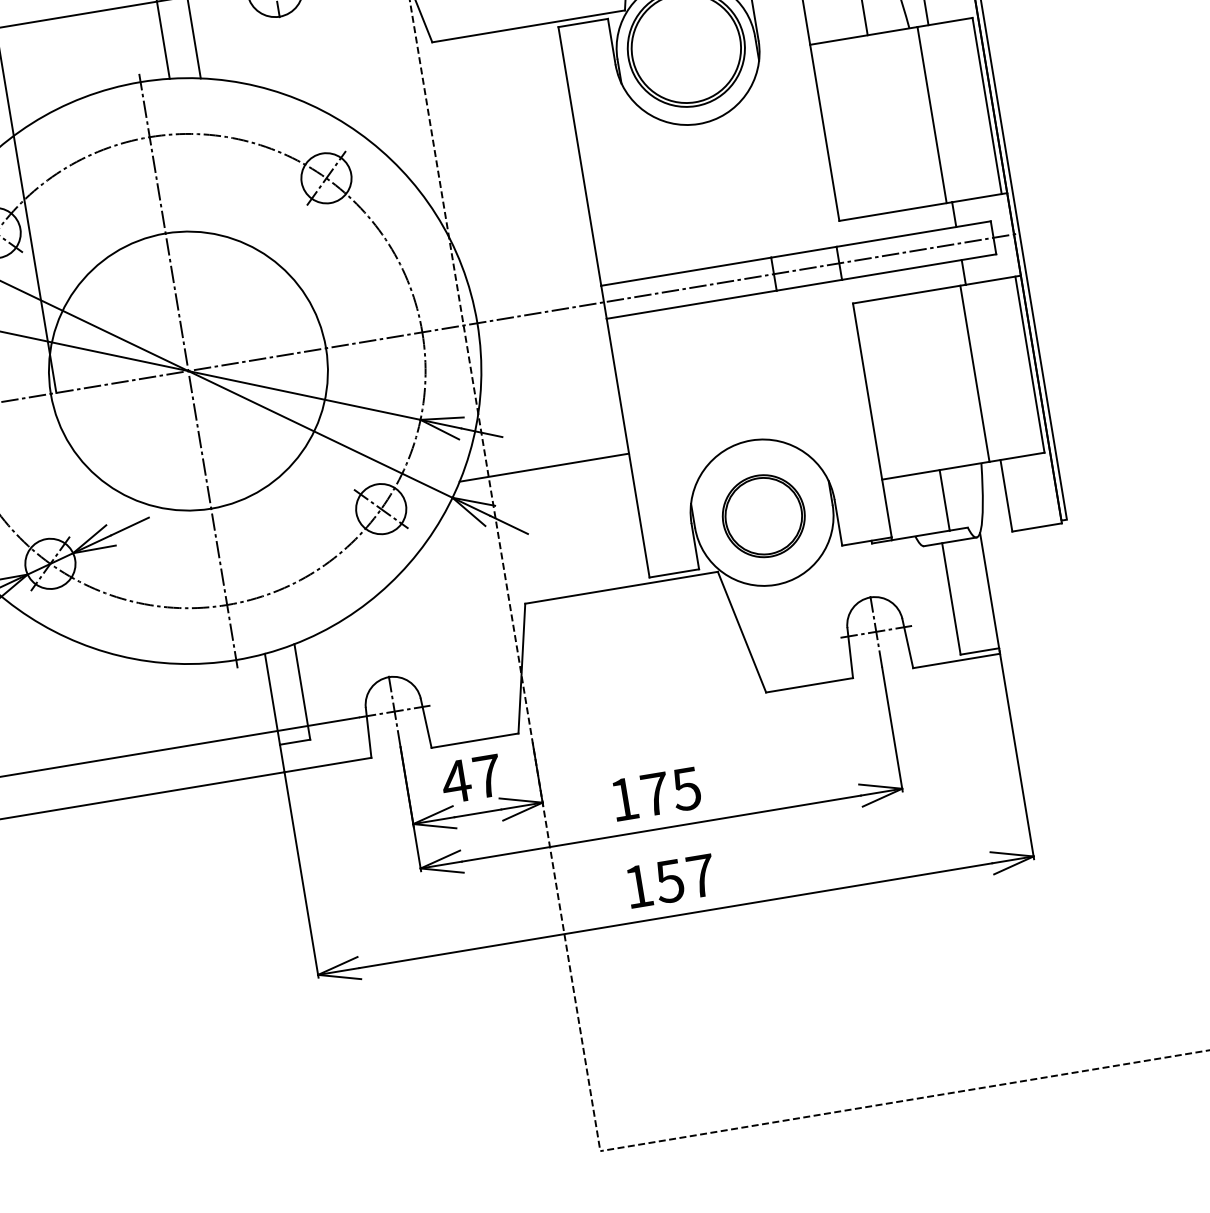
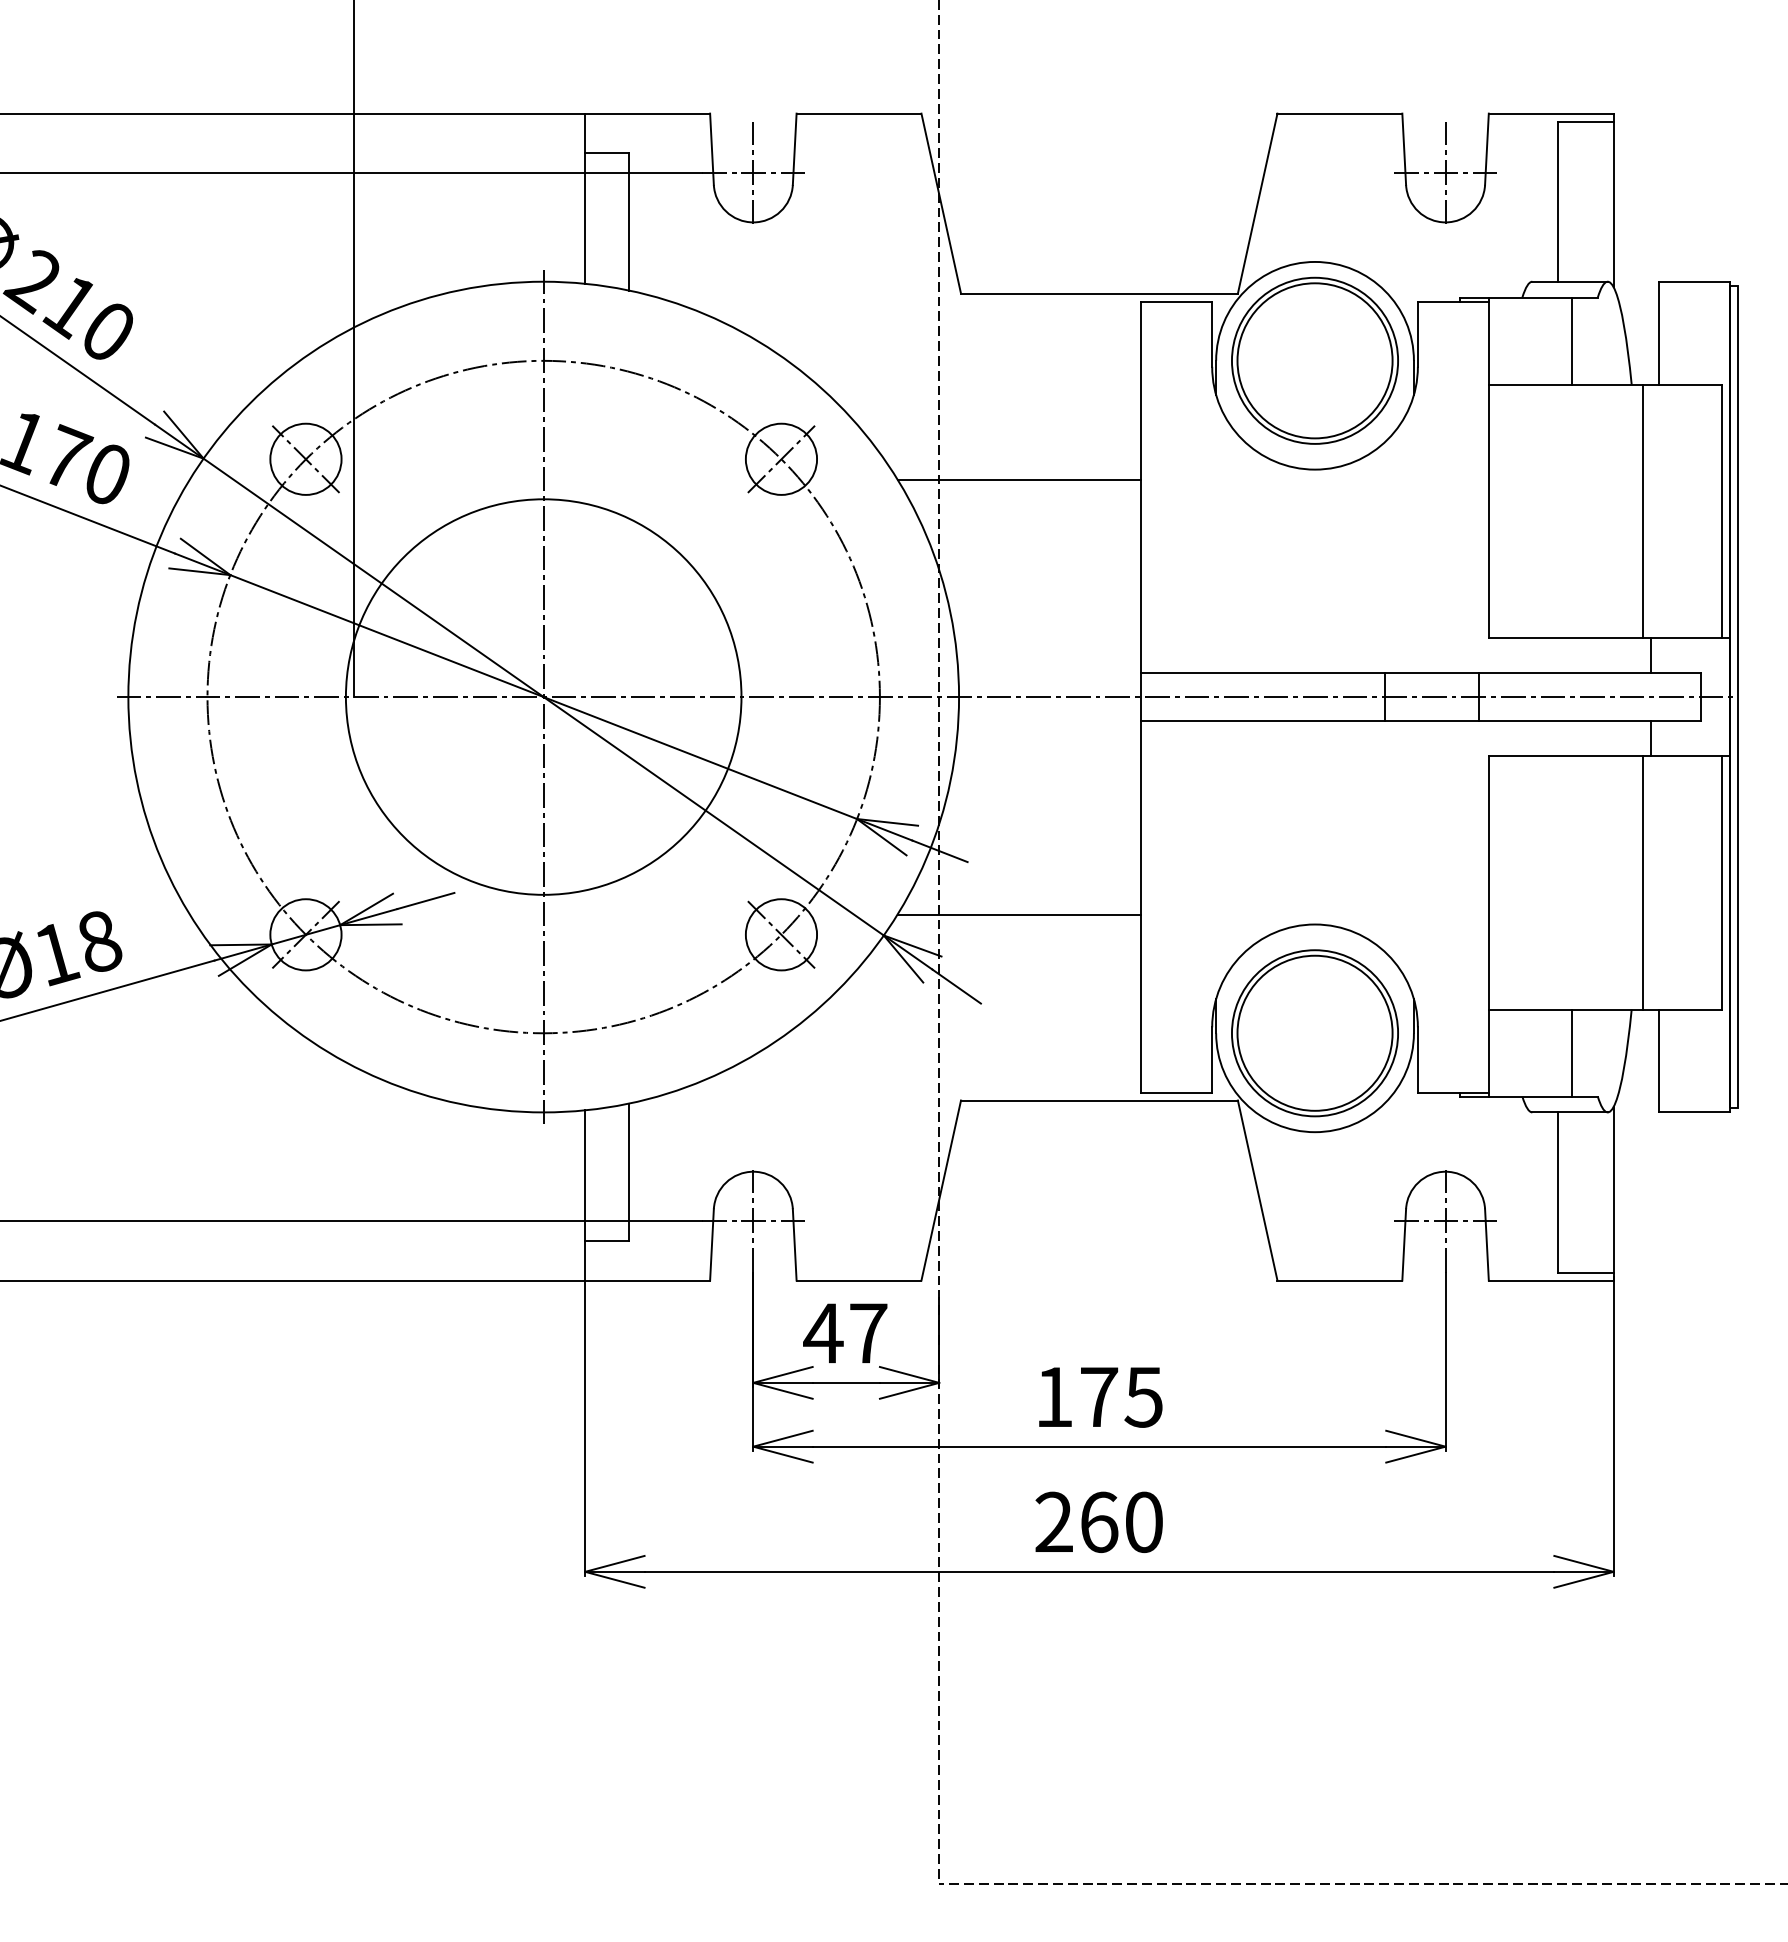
line: (494, 164) -> (1019, 479), added
part: (763, 516) -> (1314, 1033), size x1.43
text: (669, 881) -> (1098, 1522), 157 -> 260

